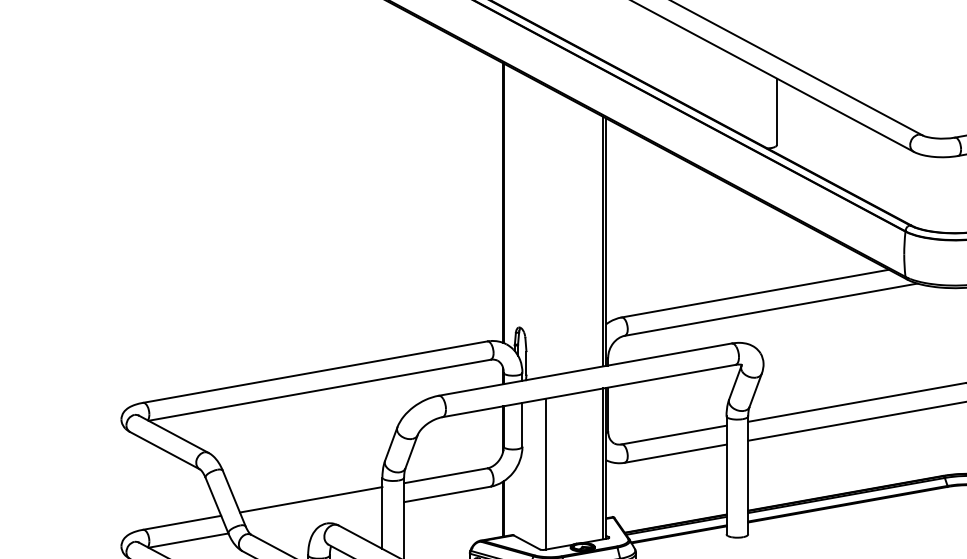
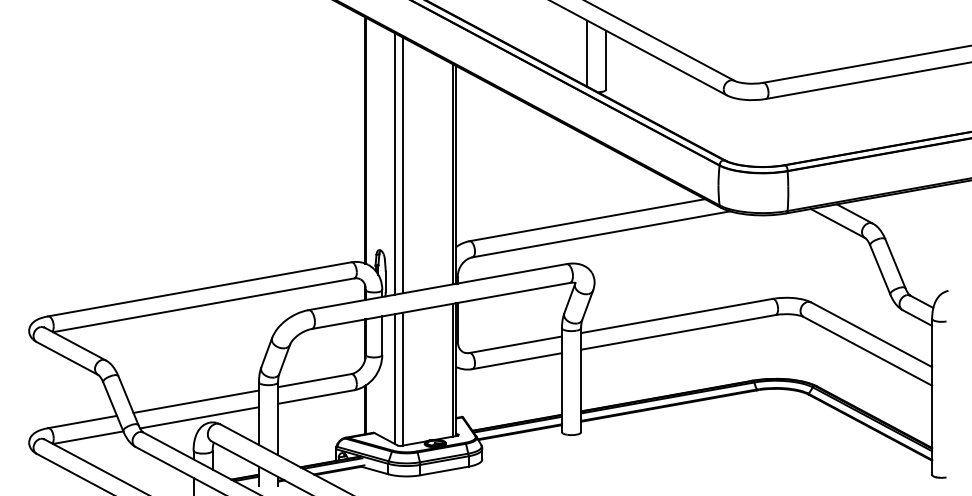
line: (755, 104) -> (587, 53), added
line: (537, 229) -> (395, 163), added
line: (545, 231) -> (402, 165), added
line: (537, 474) -> (395, 379), added
line: (314, 517) -> (199, 417), added

